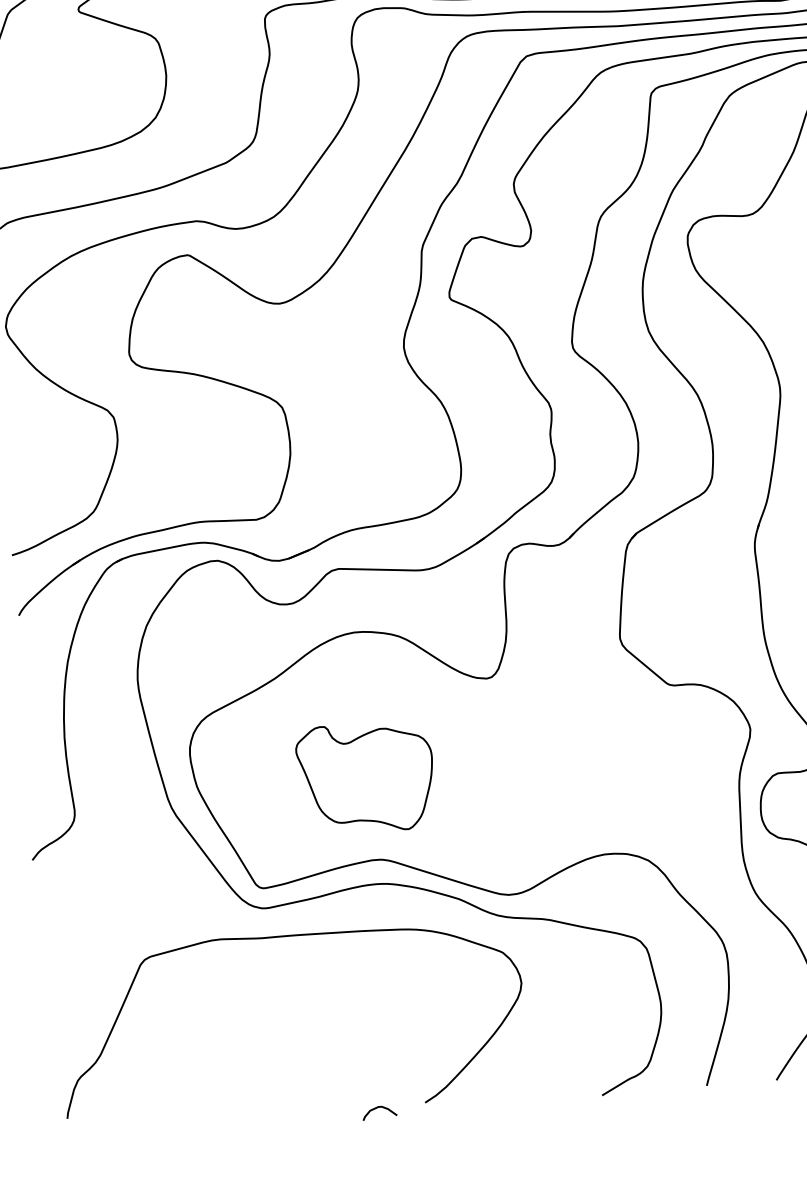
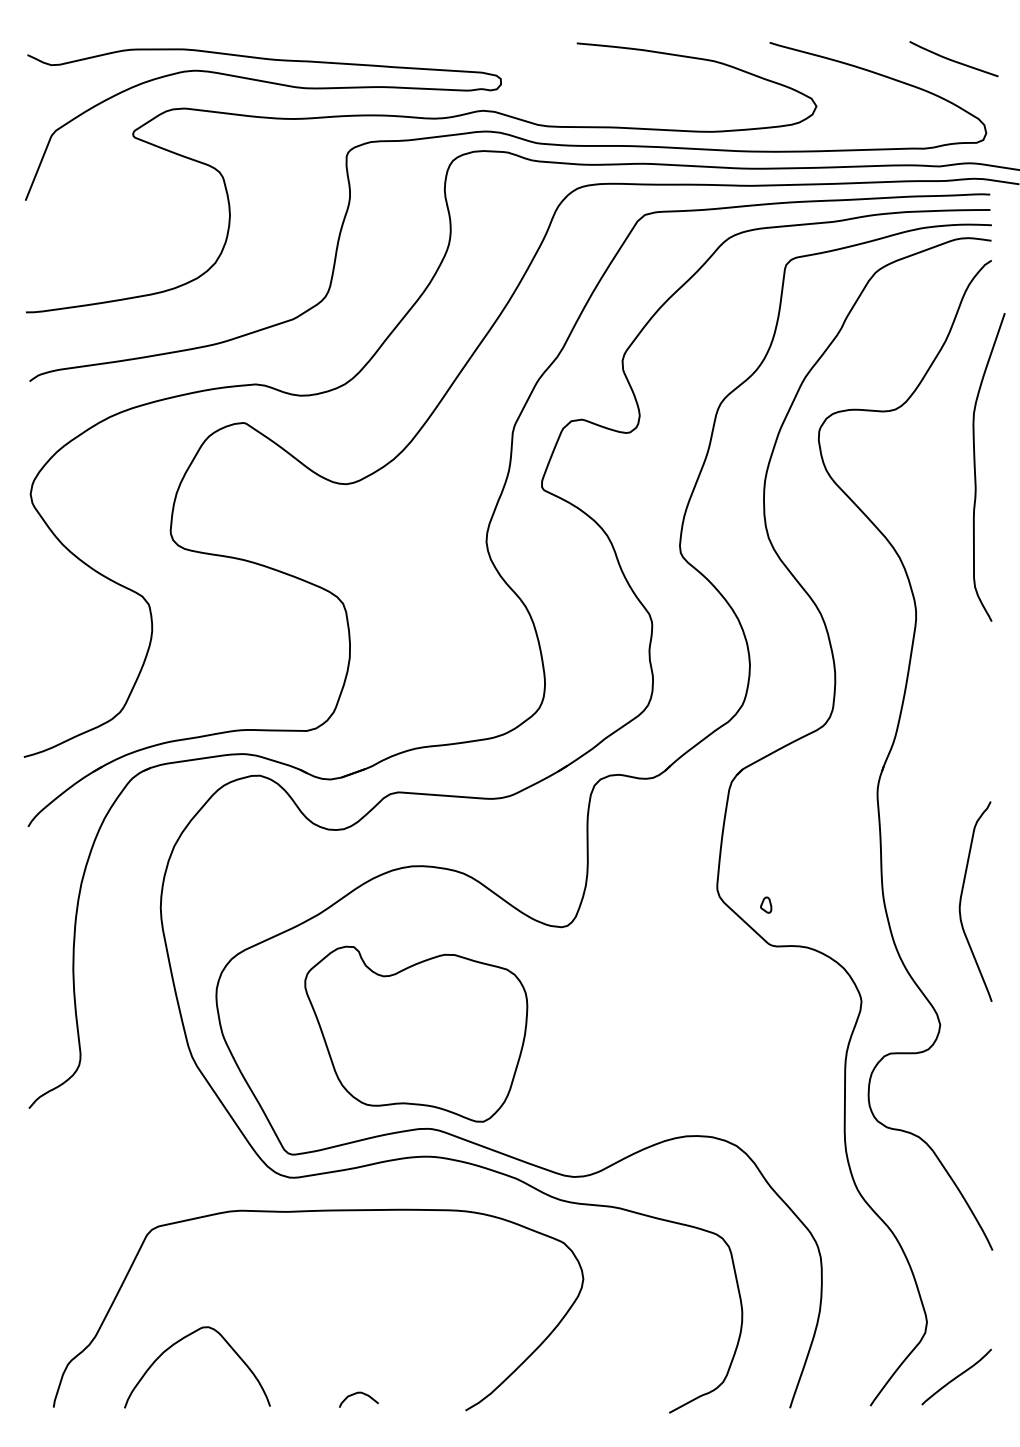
part: (663, 649) -> (766, 904), added
part: (365, 777) -> (416, 1033), size x1.43
curve: (174, 1055) -> (180, 1341), added
curve: (377, 1108) -> (356, 1394), moved

